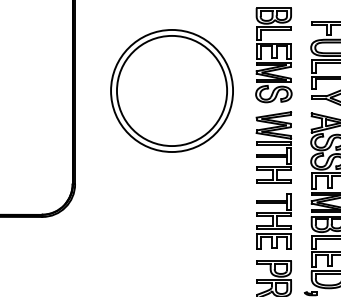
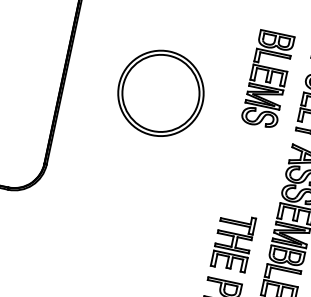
part: (171, 90) -> (160, 92), size x0.7
part: (273, 147) -> (248, 169), removed

